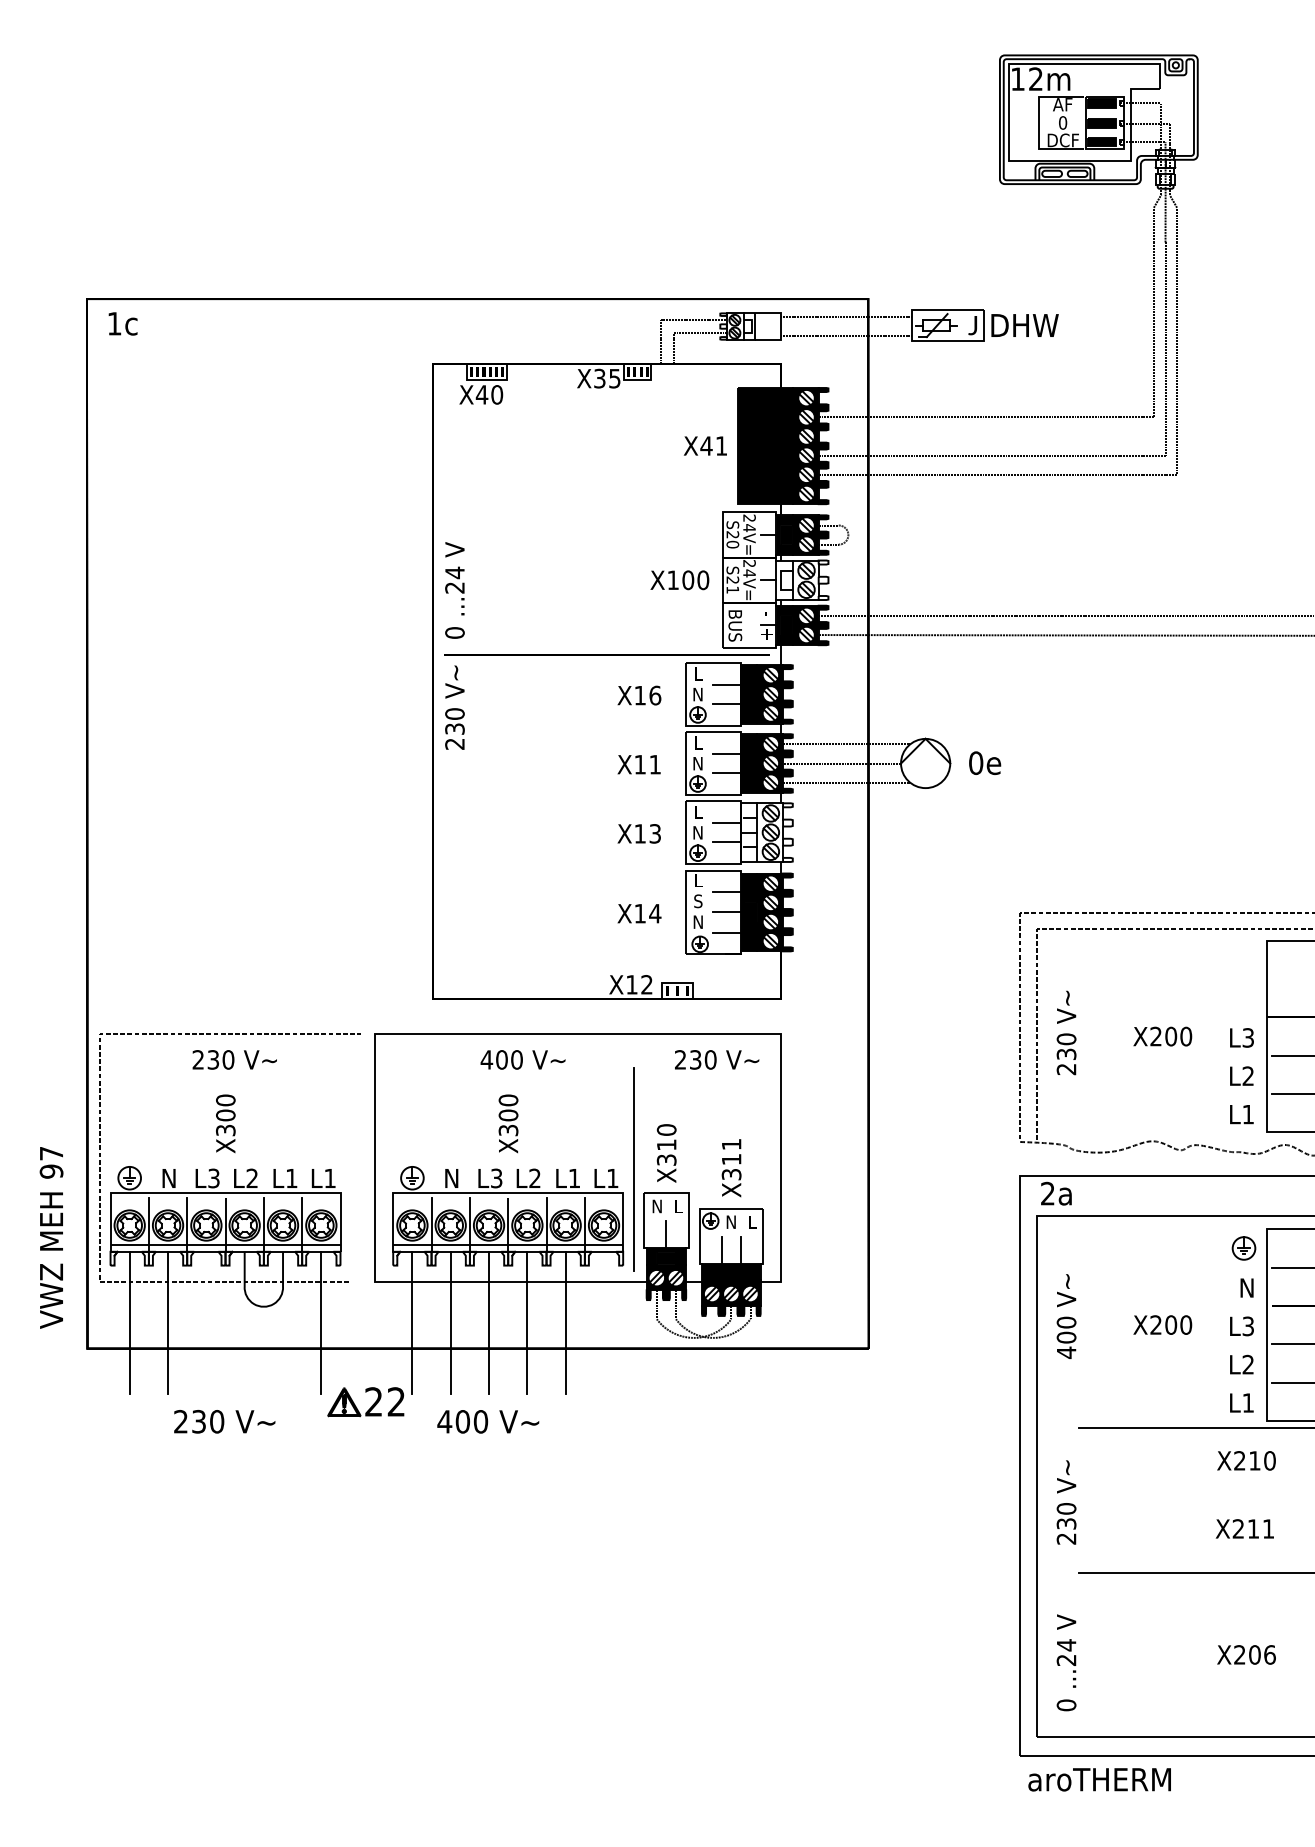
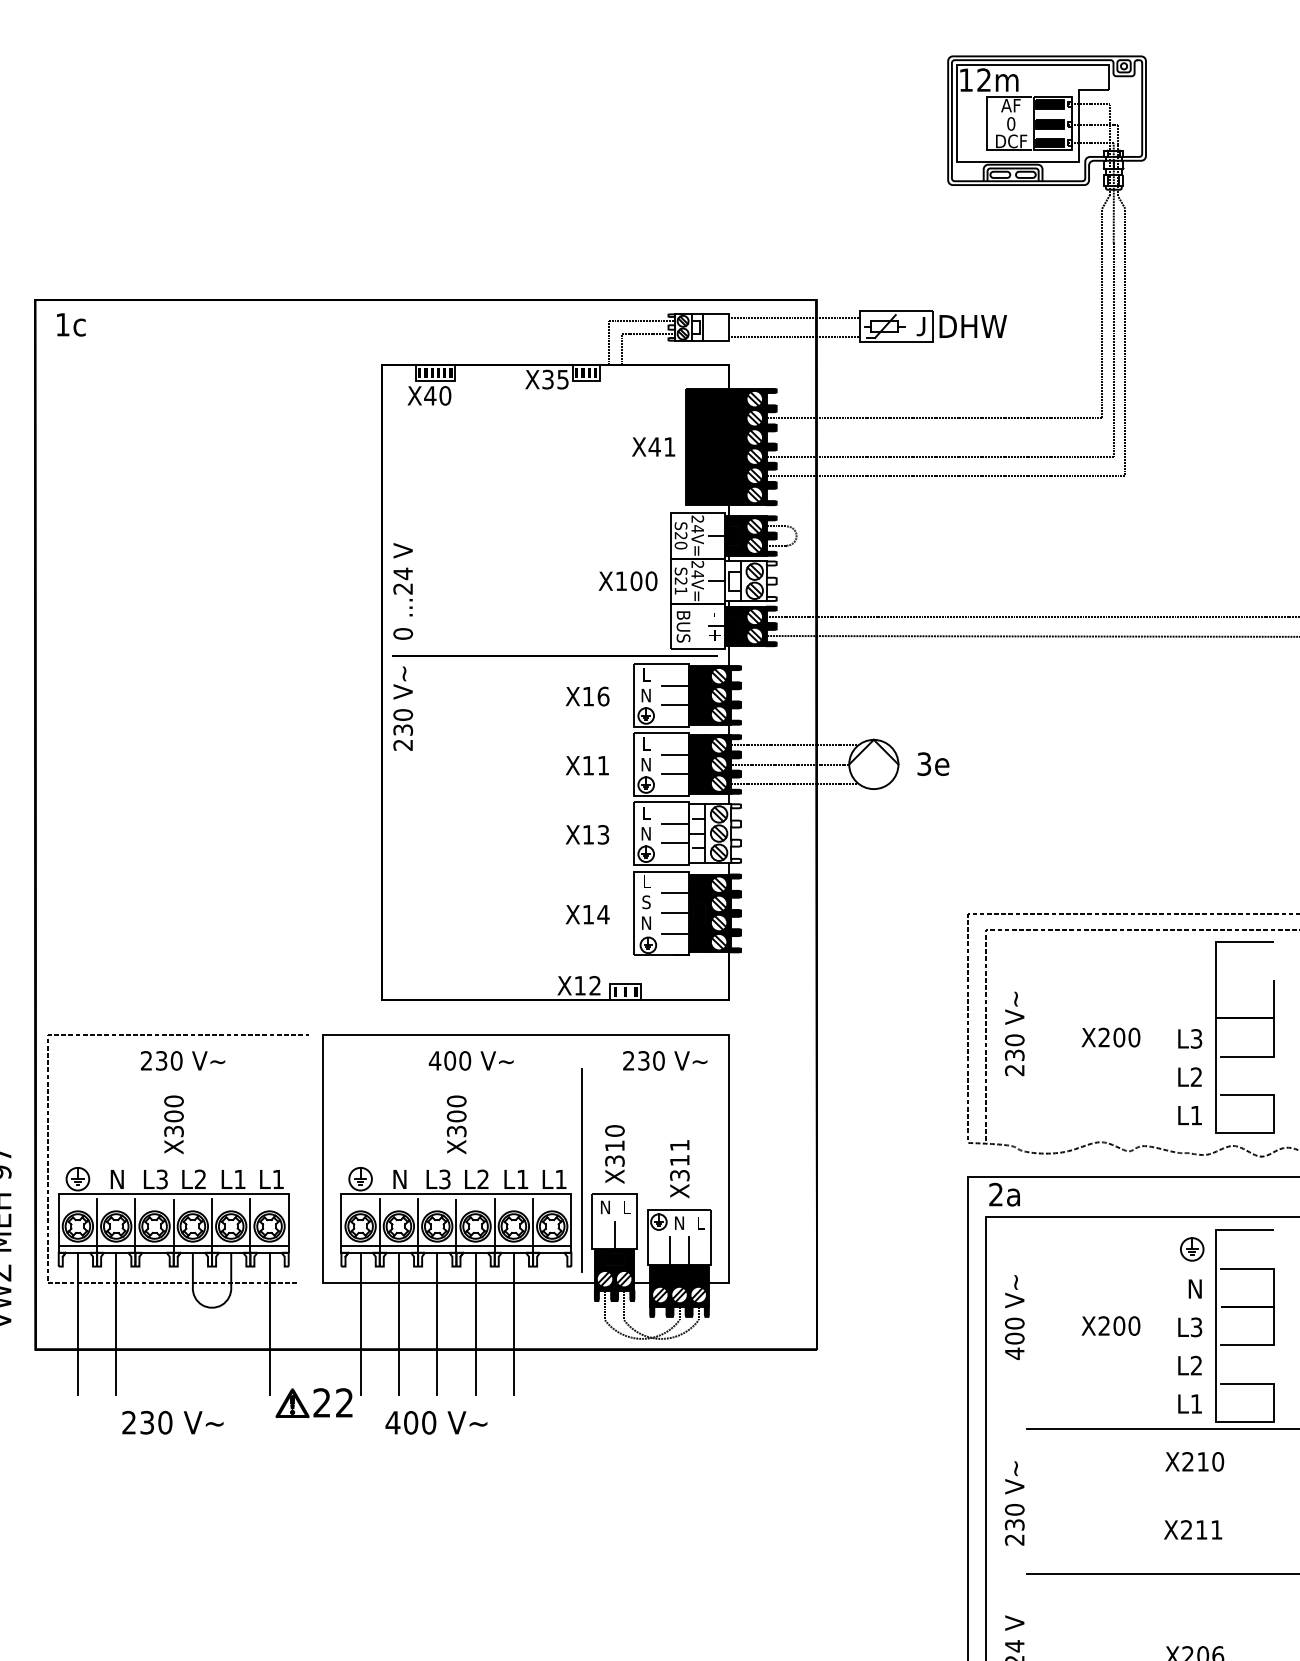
text: (976, 763) -> (924, 764), 0e -> 3e

